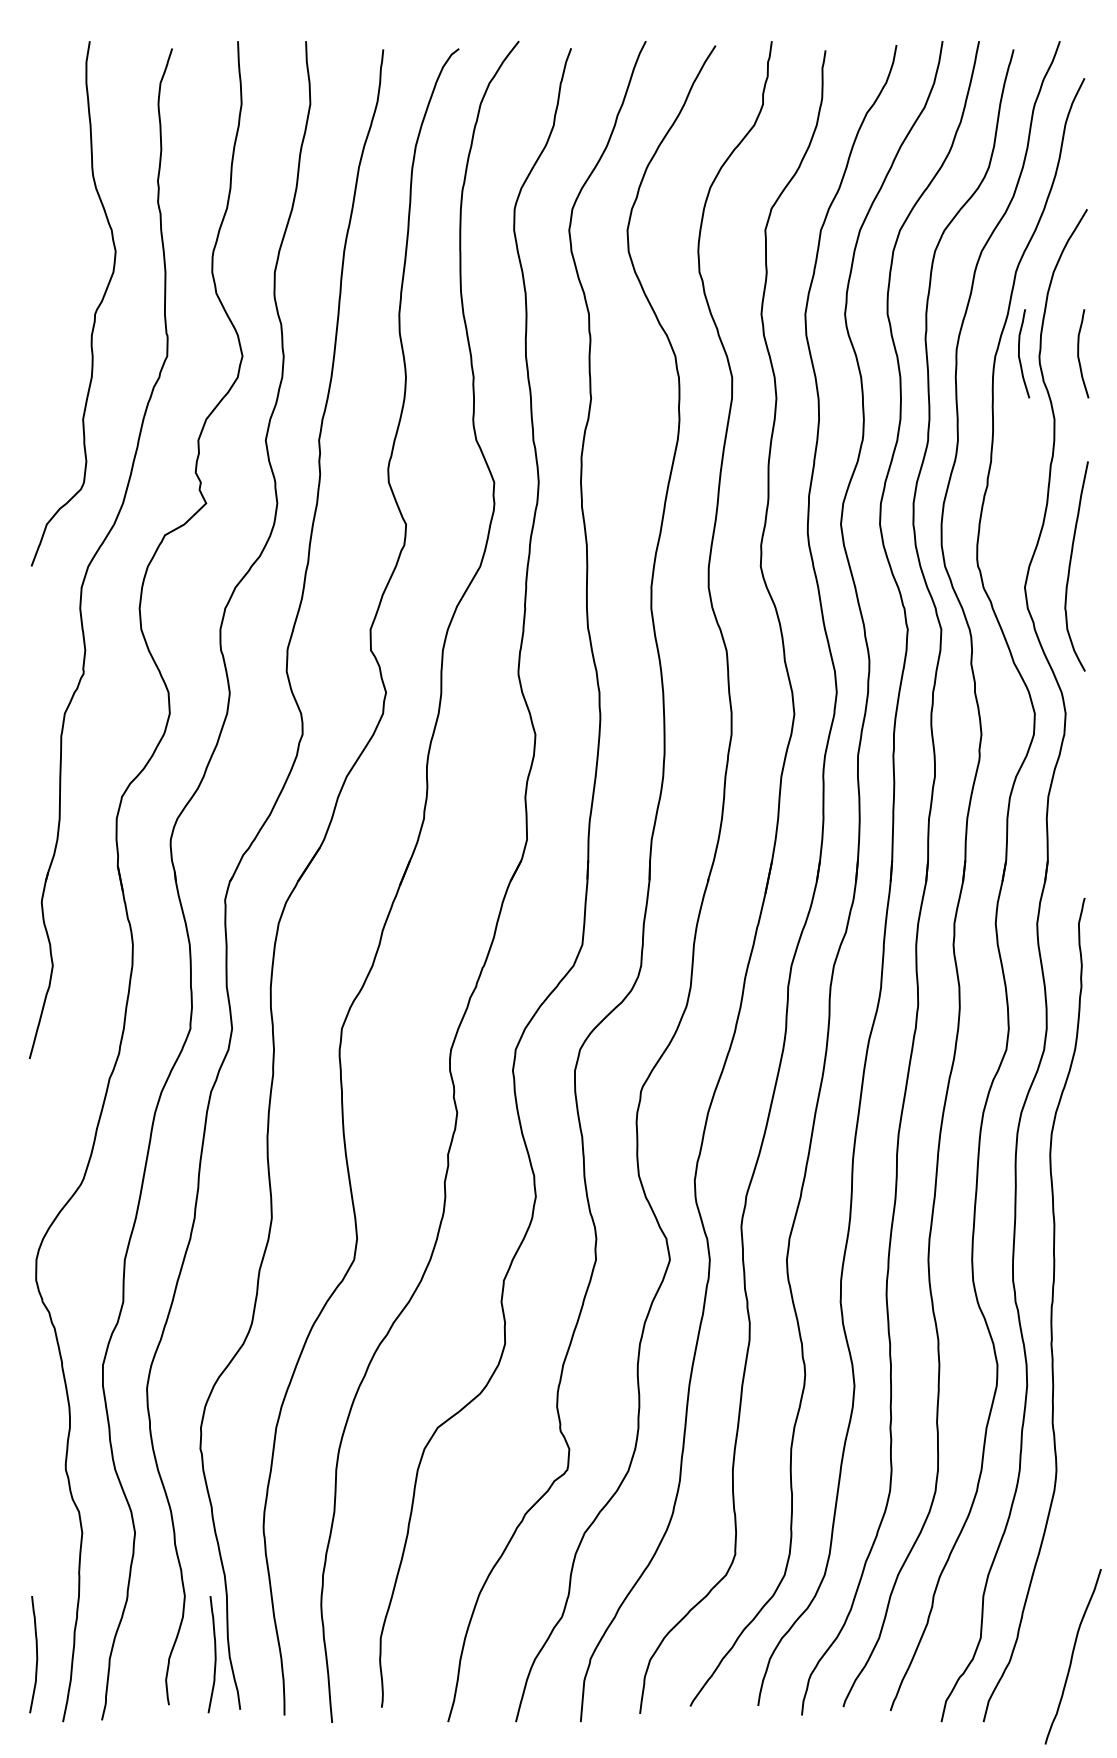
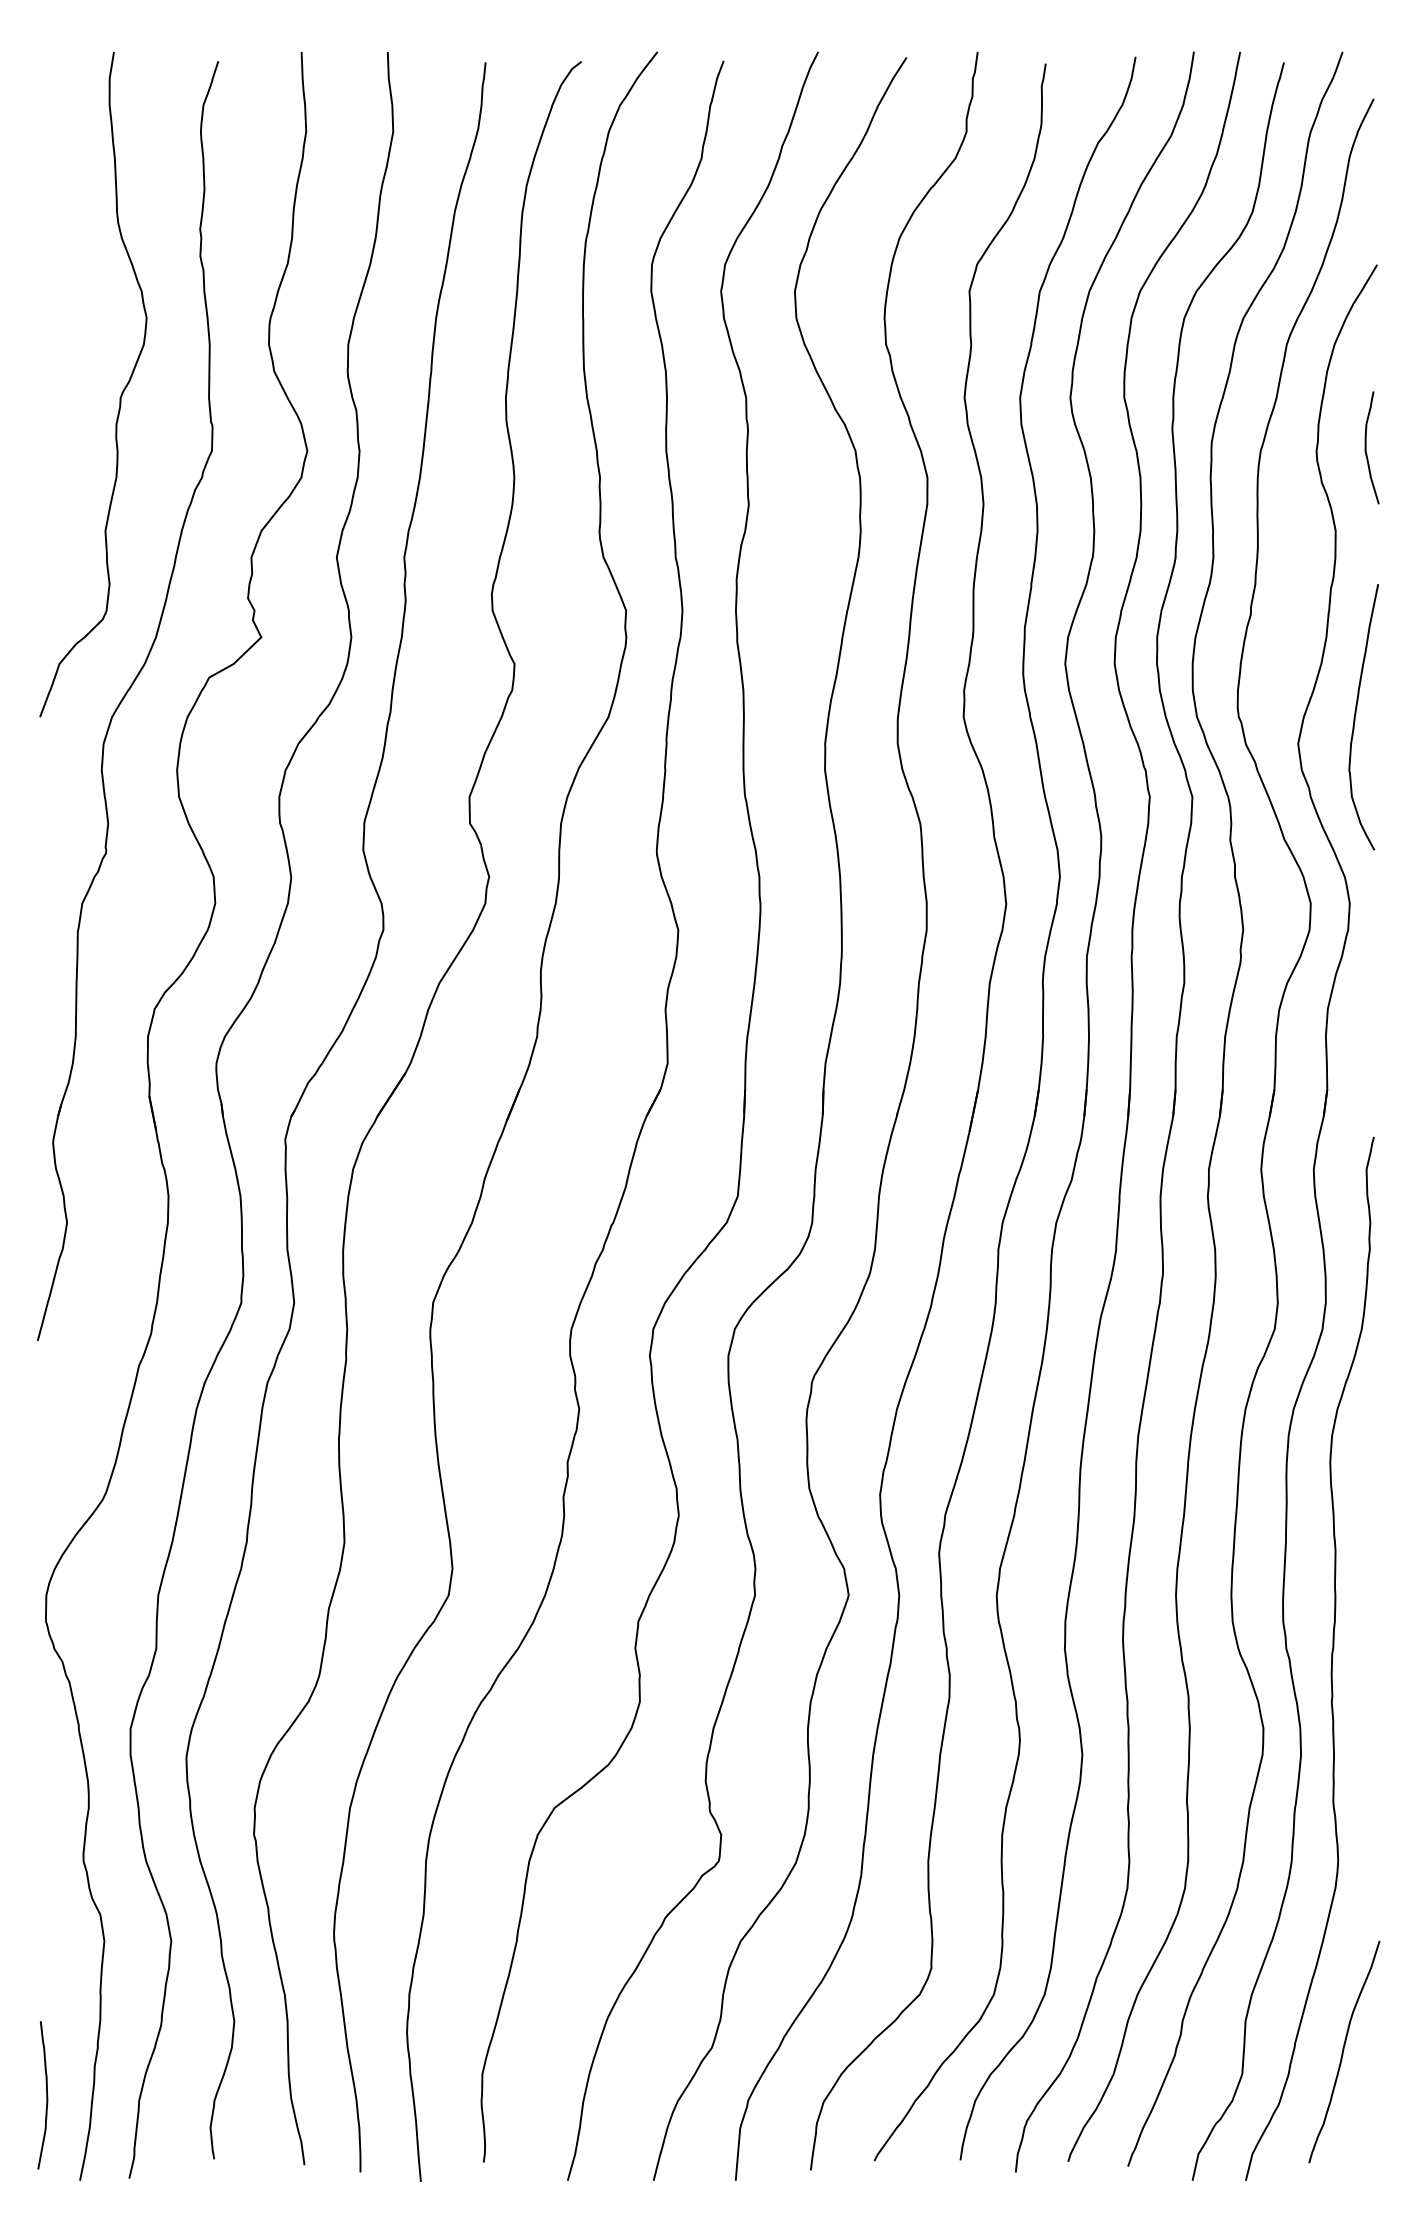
curve: (1019, 353) -> (1291, 447), removed
curve: (215, 1654) -> (272, 2095), removed
curve: (1073, 1655) -> (1344, 2050), moved

